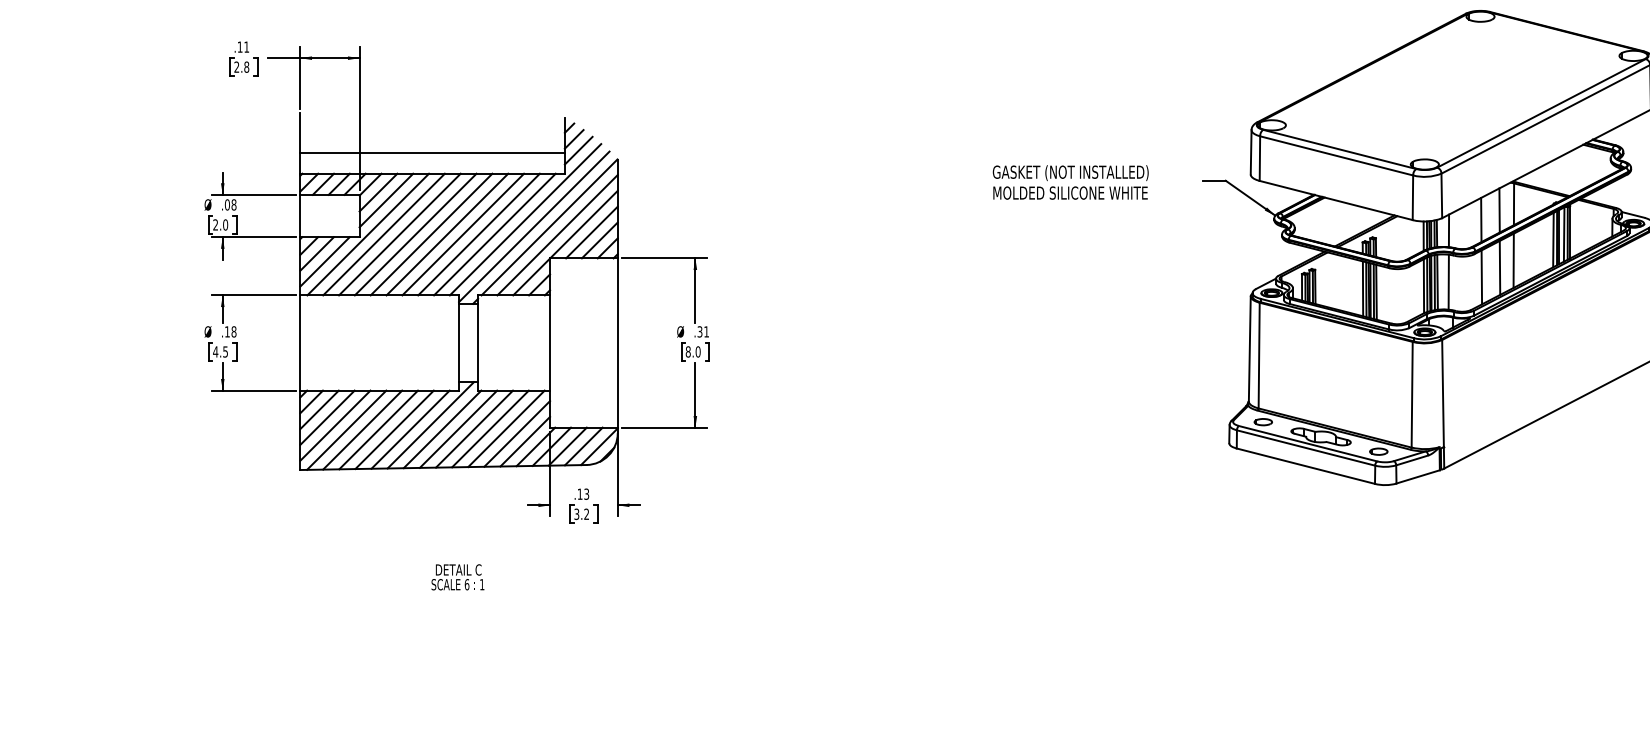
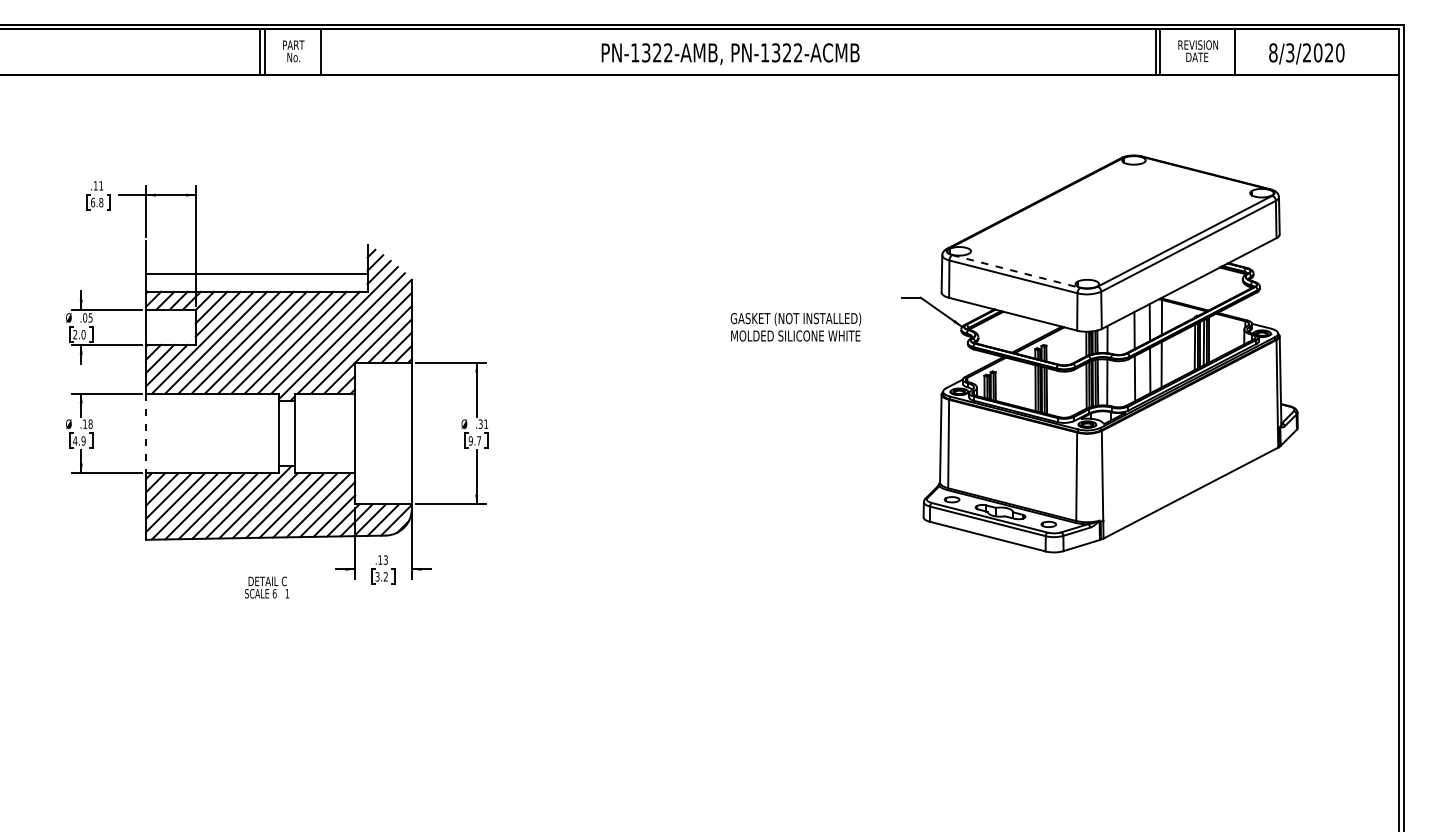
text: (237, 67) -> (93, 202), 2.8 -> 6.8
line: (1340, 149) -> (1016, 271), solid -> dashed
text: (1070, 181) -> (795, 326), moved
text: (233, 204) -> (90, 317), .08 -> .05
line: (300, 343) -> (146, 433), solid -> dashed
text: (225, 351) -> (83, 440), 4.5 -> 4.9
text: (692, 351) -> (474, 440), 8.0 -> 9.7
text: (458, 577) -> (267, 587), moved

